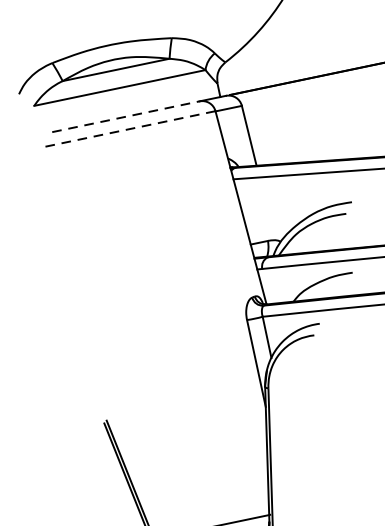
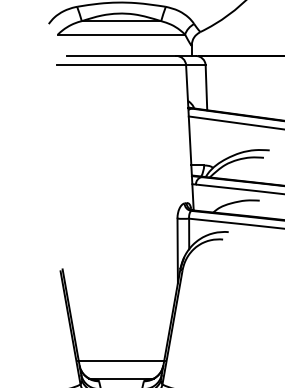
line: (125, 116) -> (121, 55), dashed -> solid
line: (128, 129) -> (121, 65), dashed -> solid

